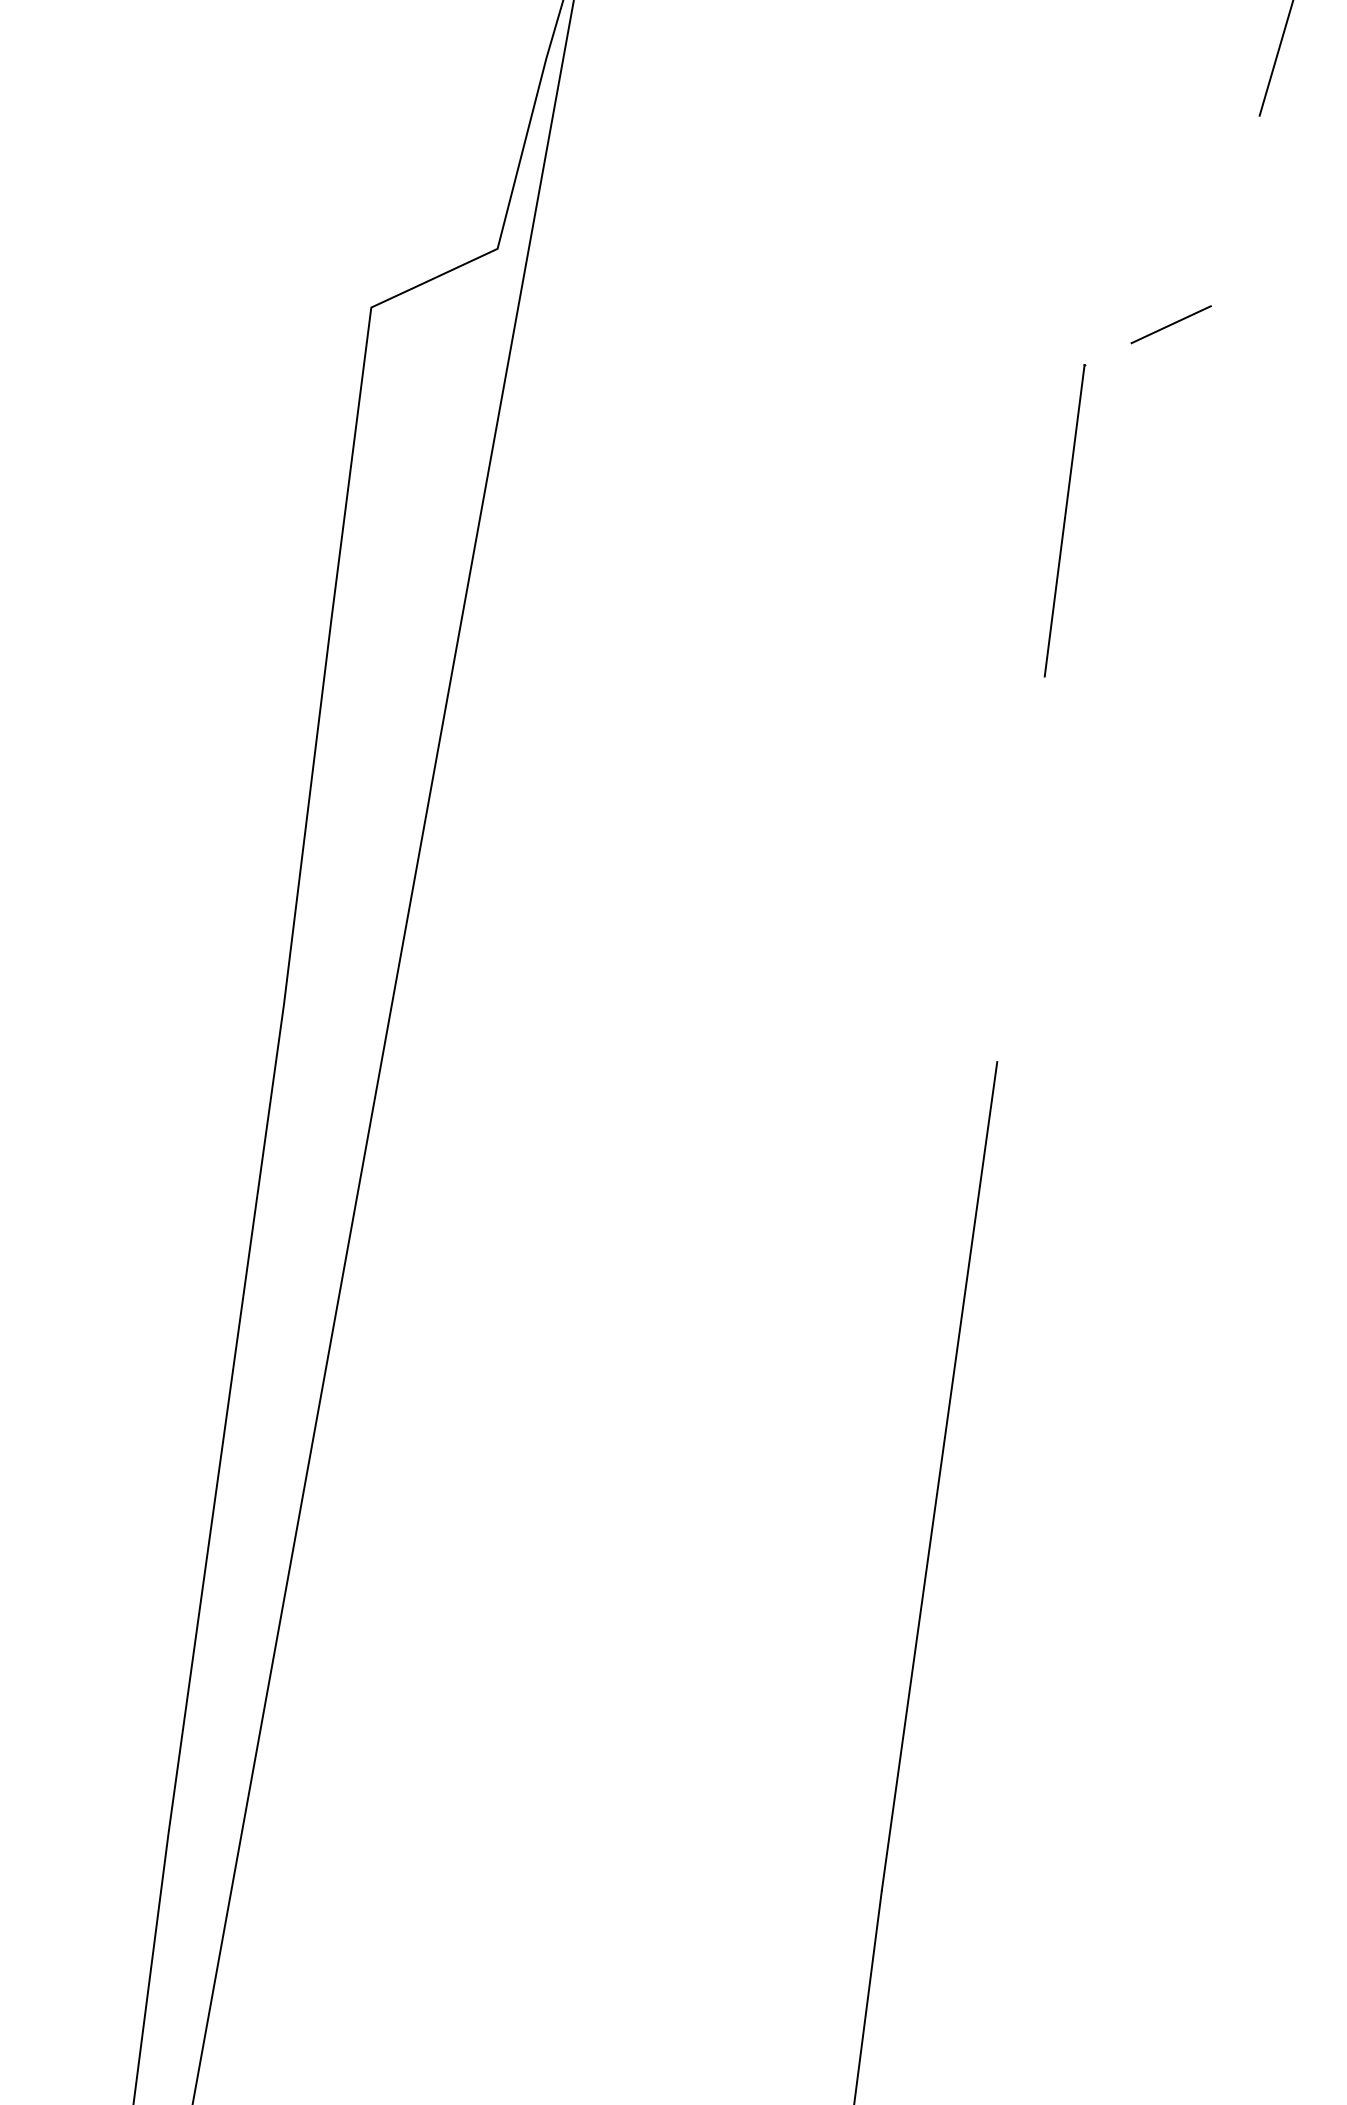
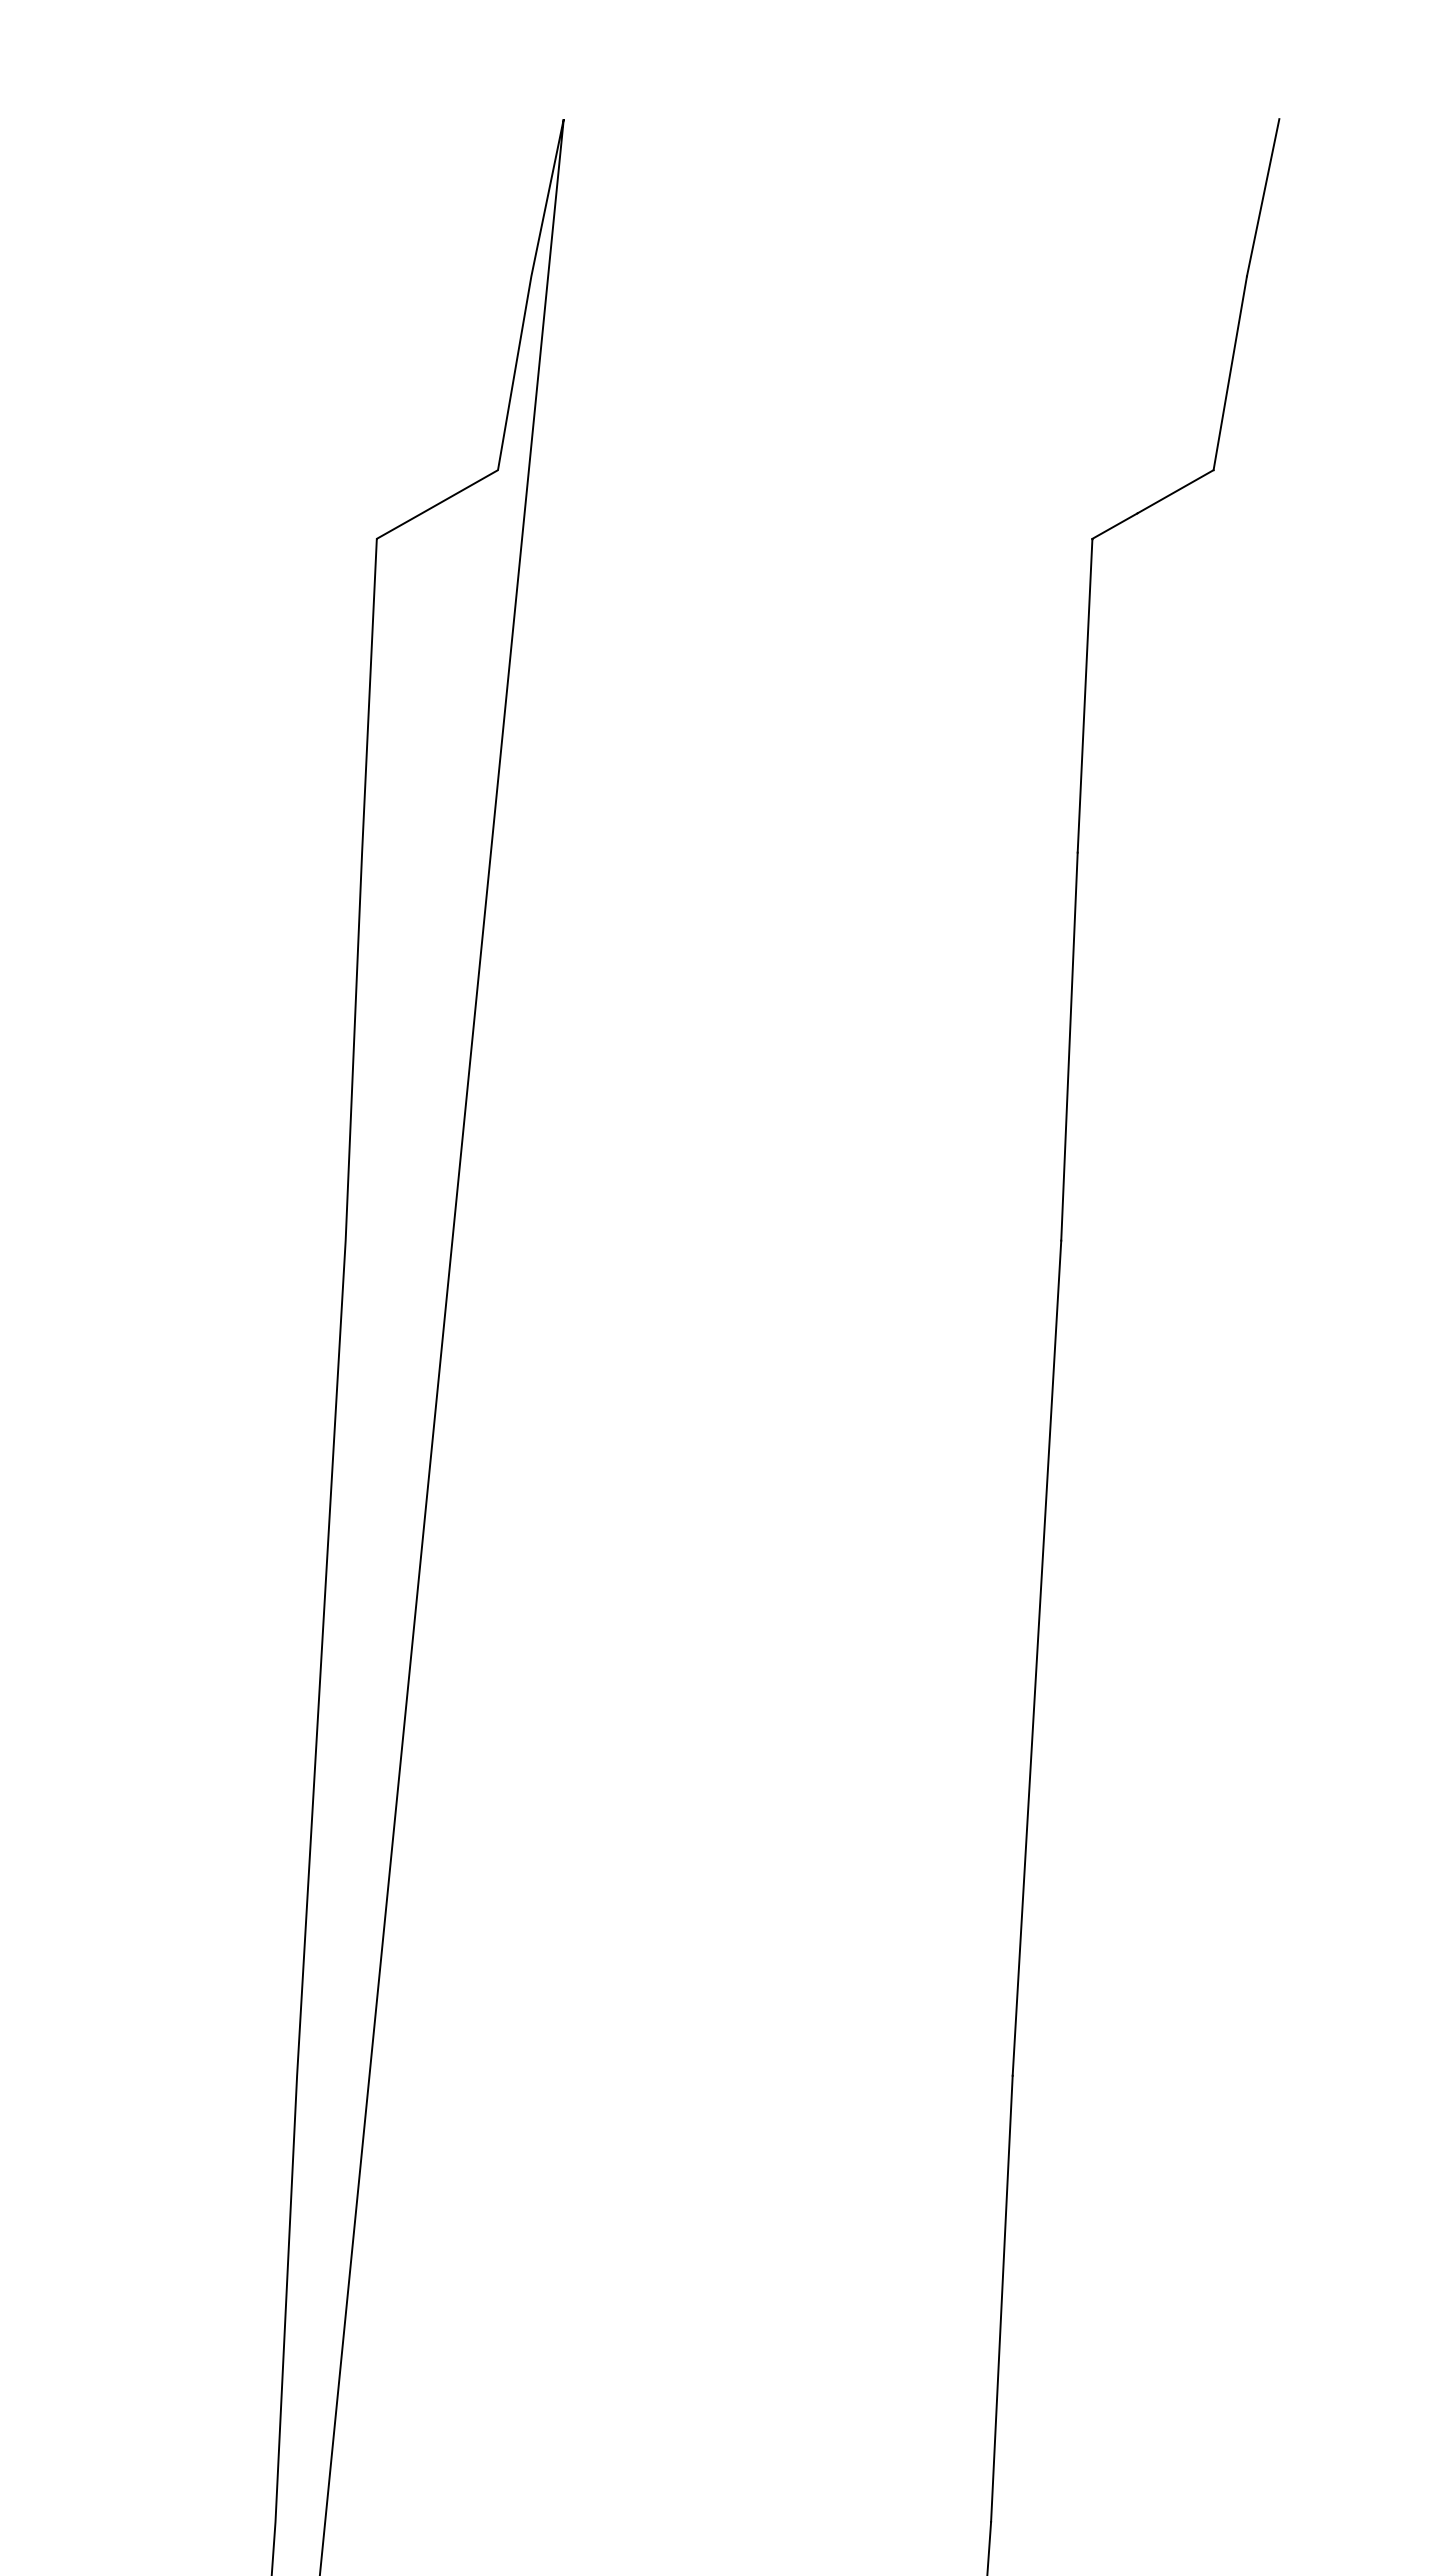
line: (1234, 211) -> (1229, 373), added
line: (1107, 353) -> (1114, 525), added
line: (1021, 869) -> (1069, 1046), added

